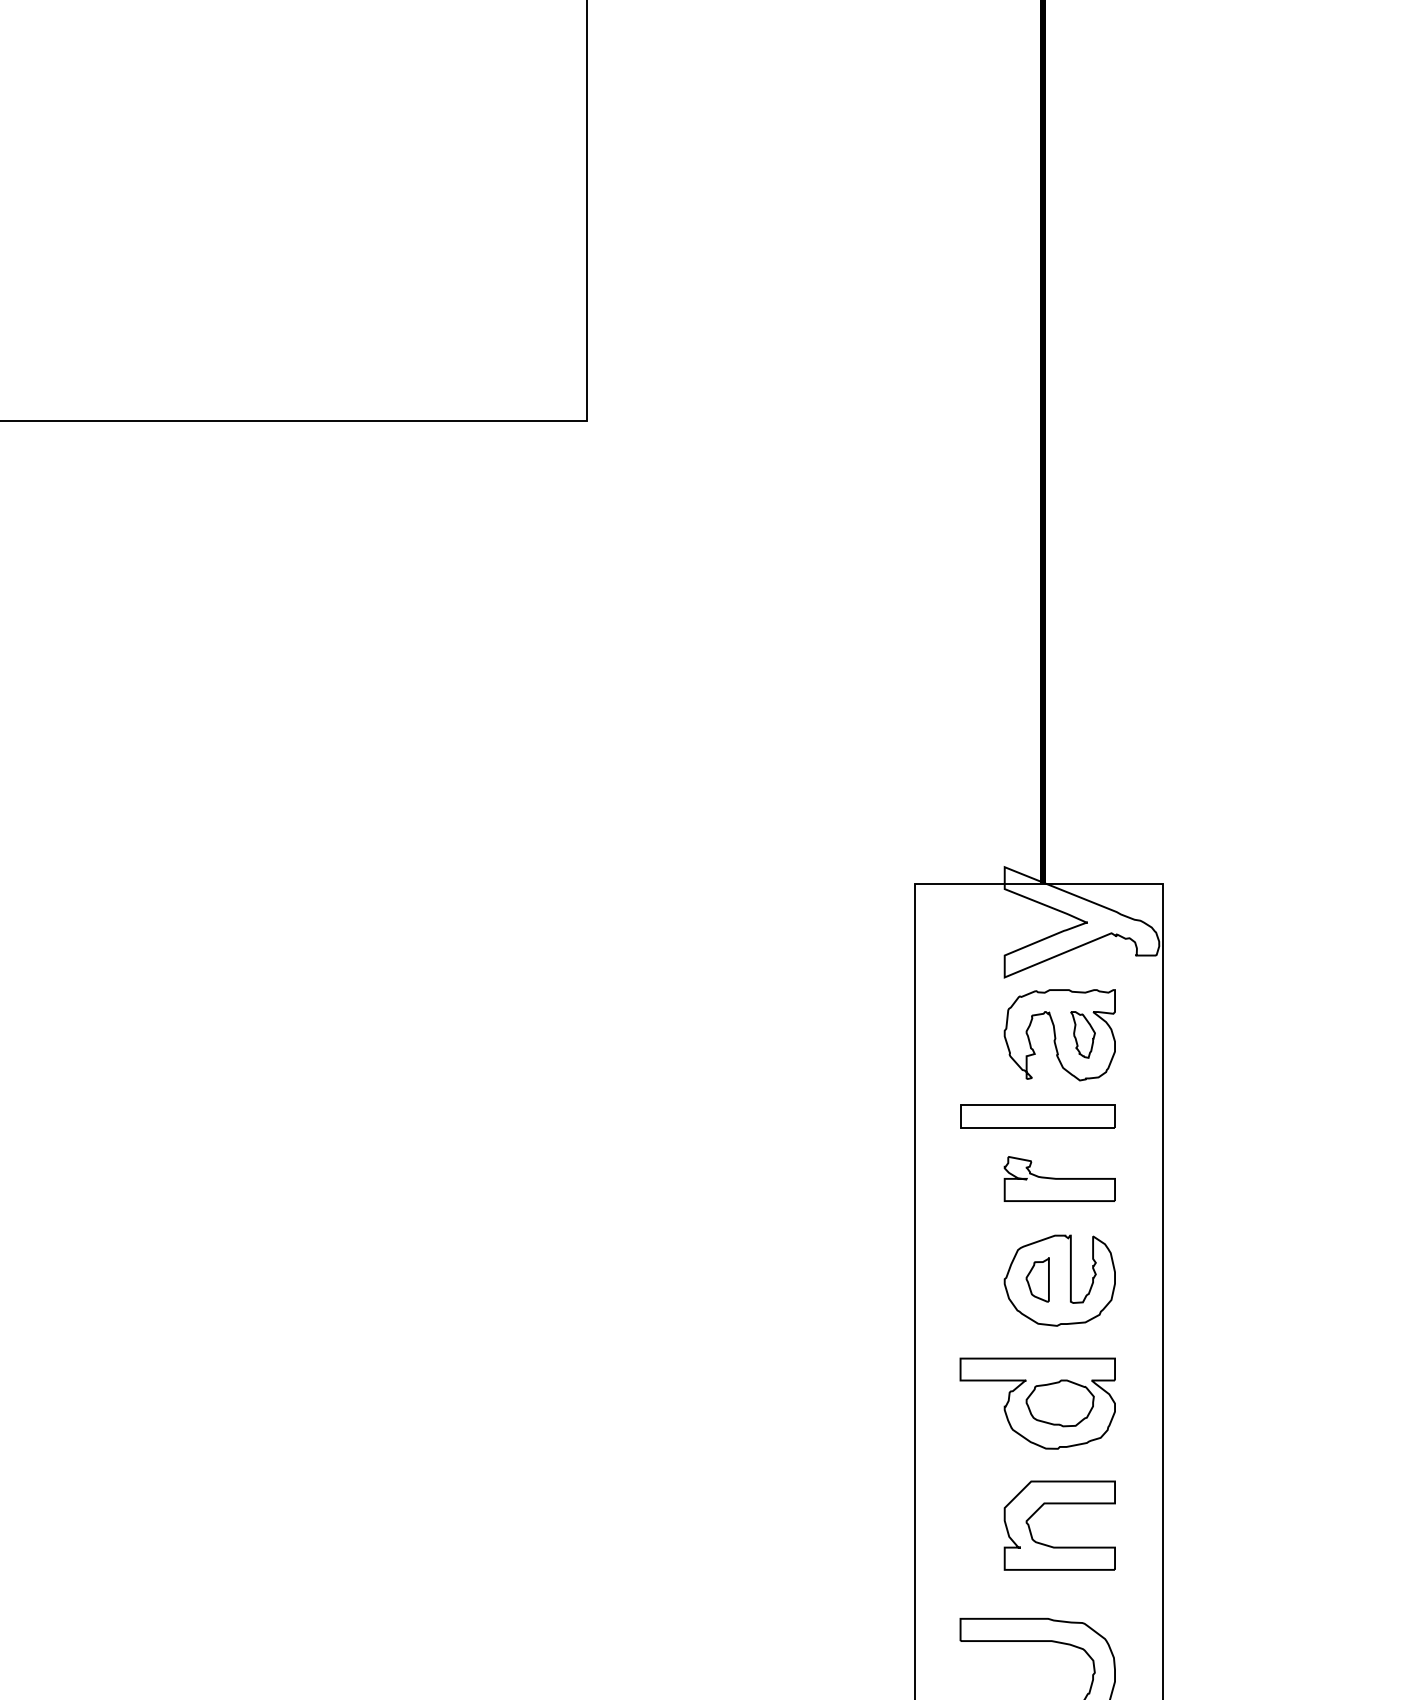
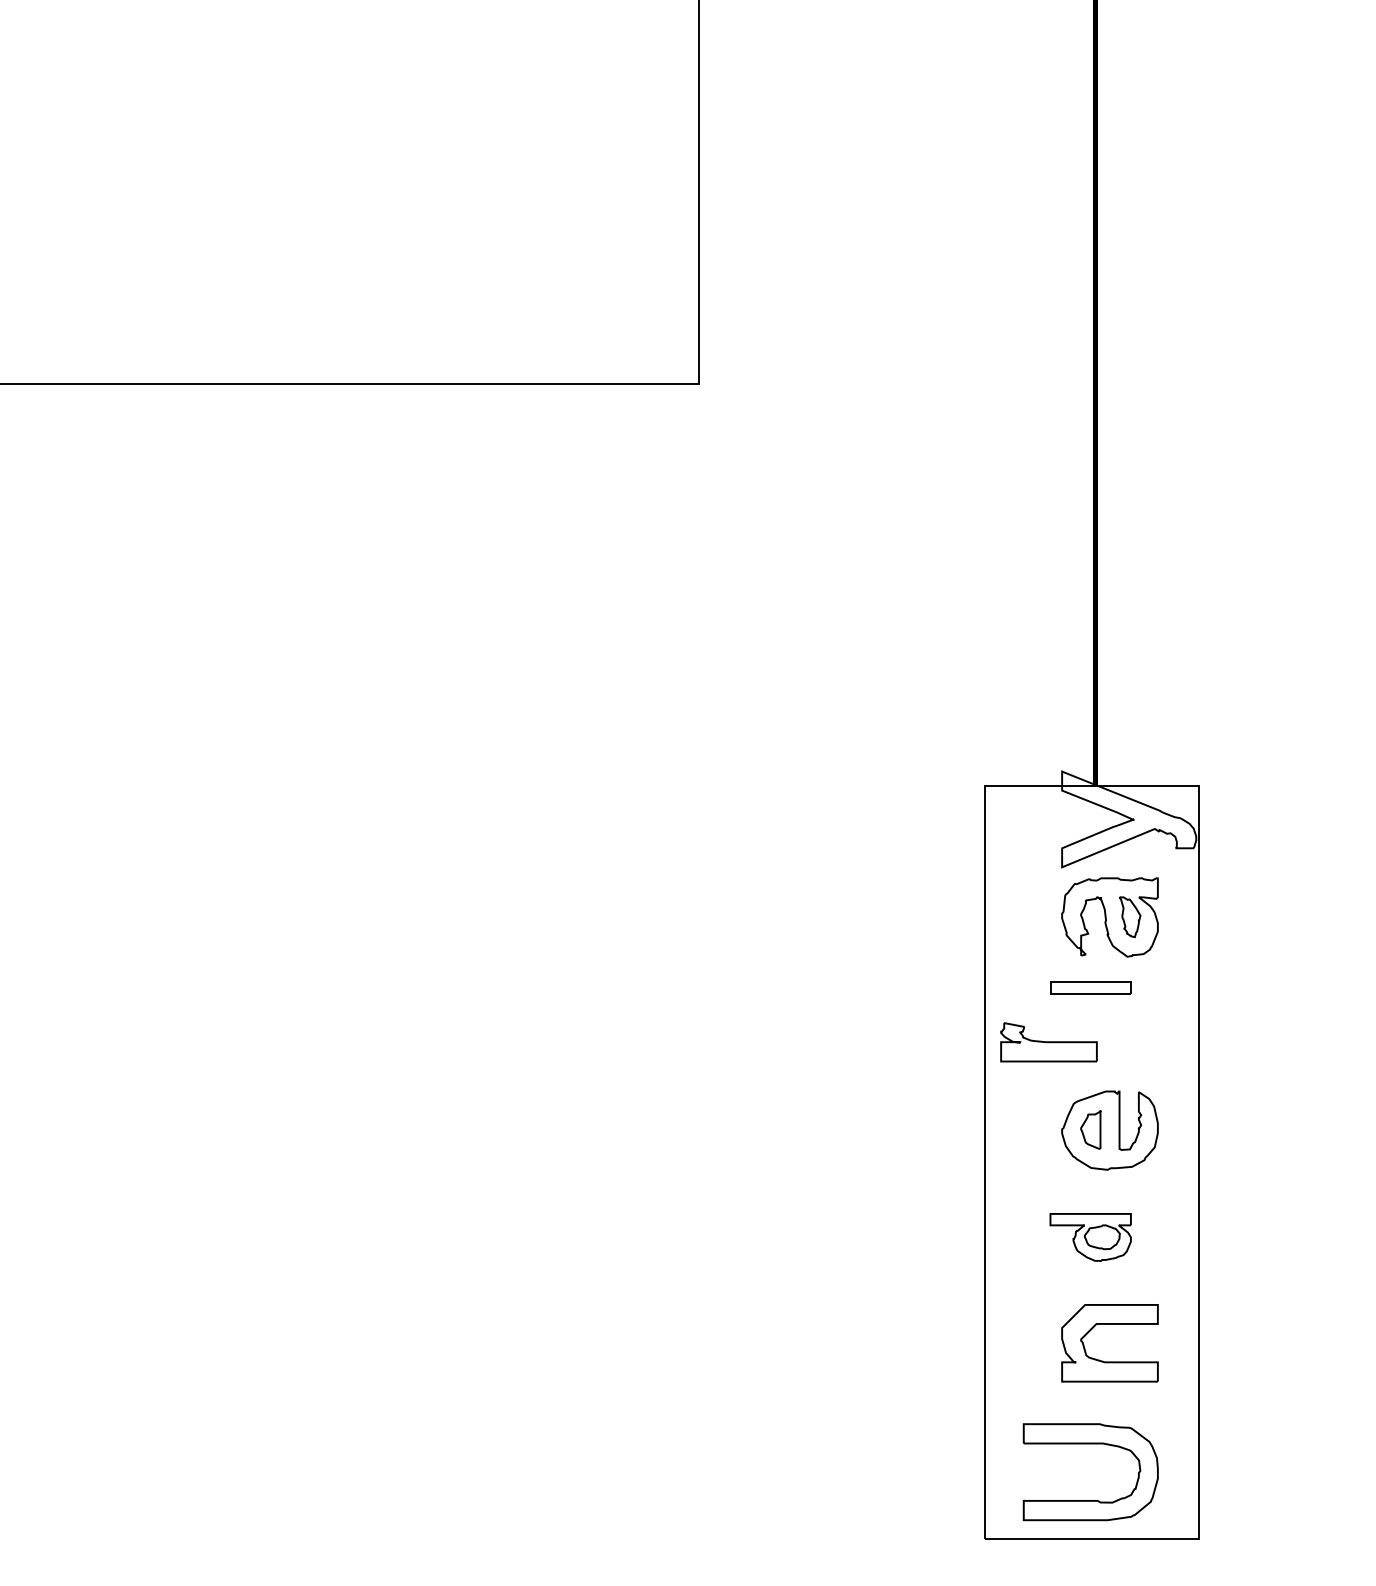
part: (1037, 1115) -> (1090, 987), size x0.6
part: (1059, 1179) -> (1048, 1042), moved
part: (1037, 1403) -> (1090, 1237), size x0.6

